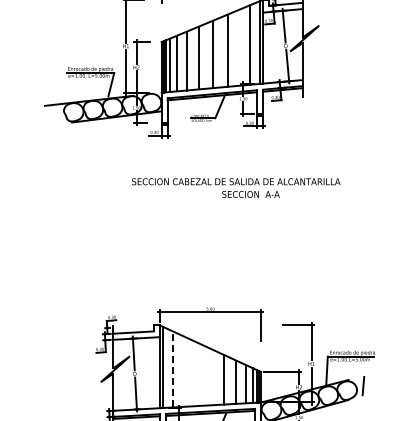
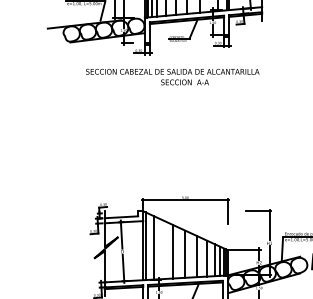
text: (236, 187) -> (172, 76), moved
line: (173, 369) -> (154, 248), dashed -> solid
line: (195, 373) -> (172, 251), added
line: (210, 376) -> (185, 253), added

